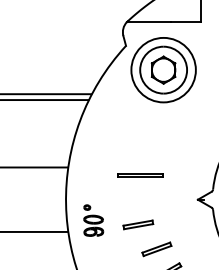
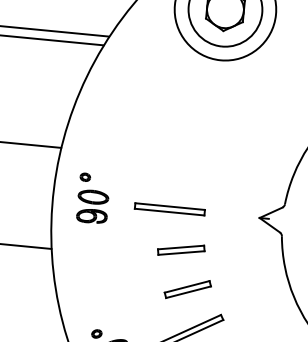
line: (140, 174) -> (169, 207), moved
part: (93, 220) -> (93, 198), moved
part: (138, 224) -> (181, 249), moved

